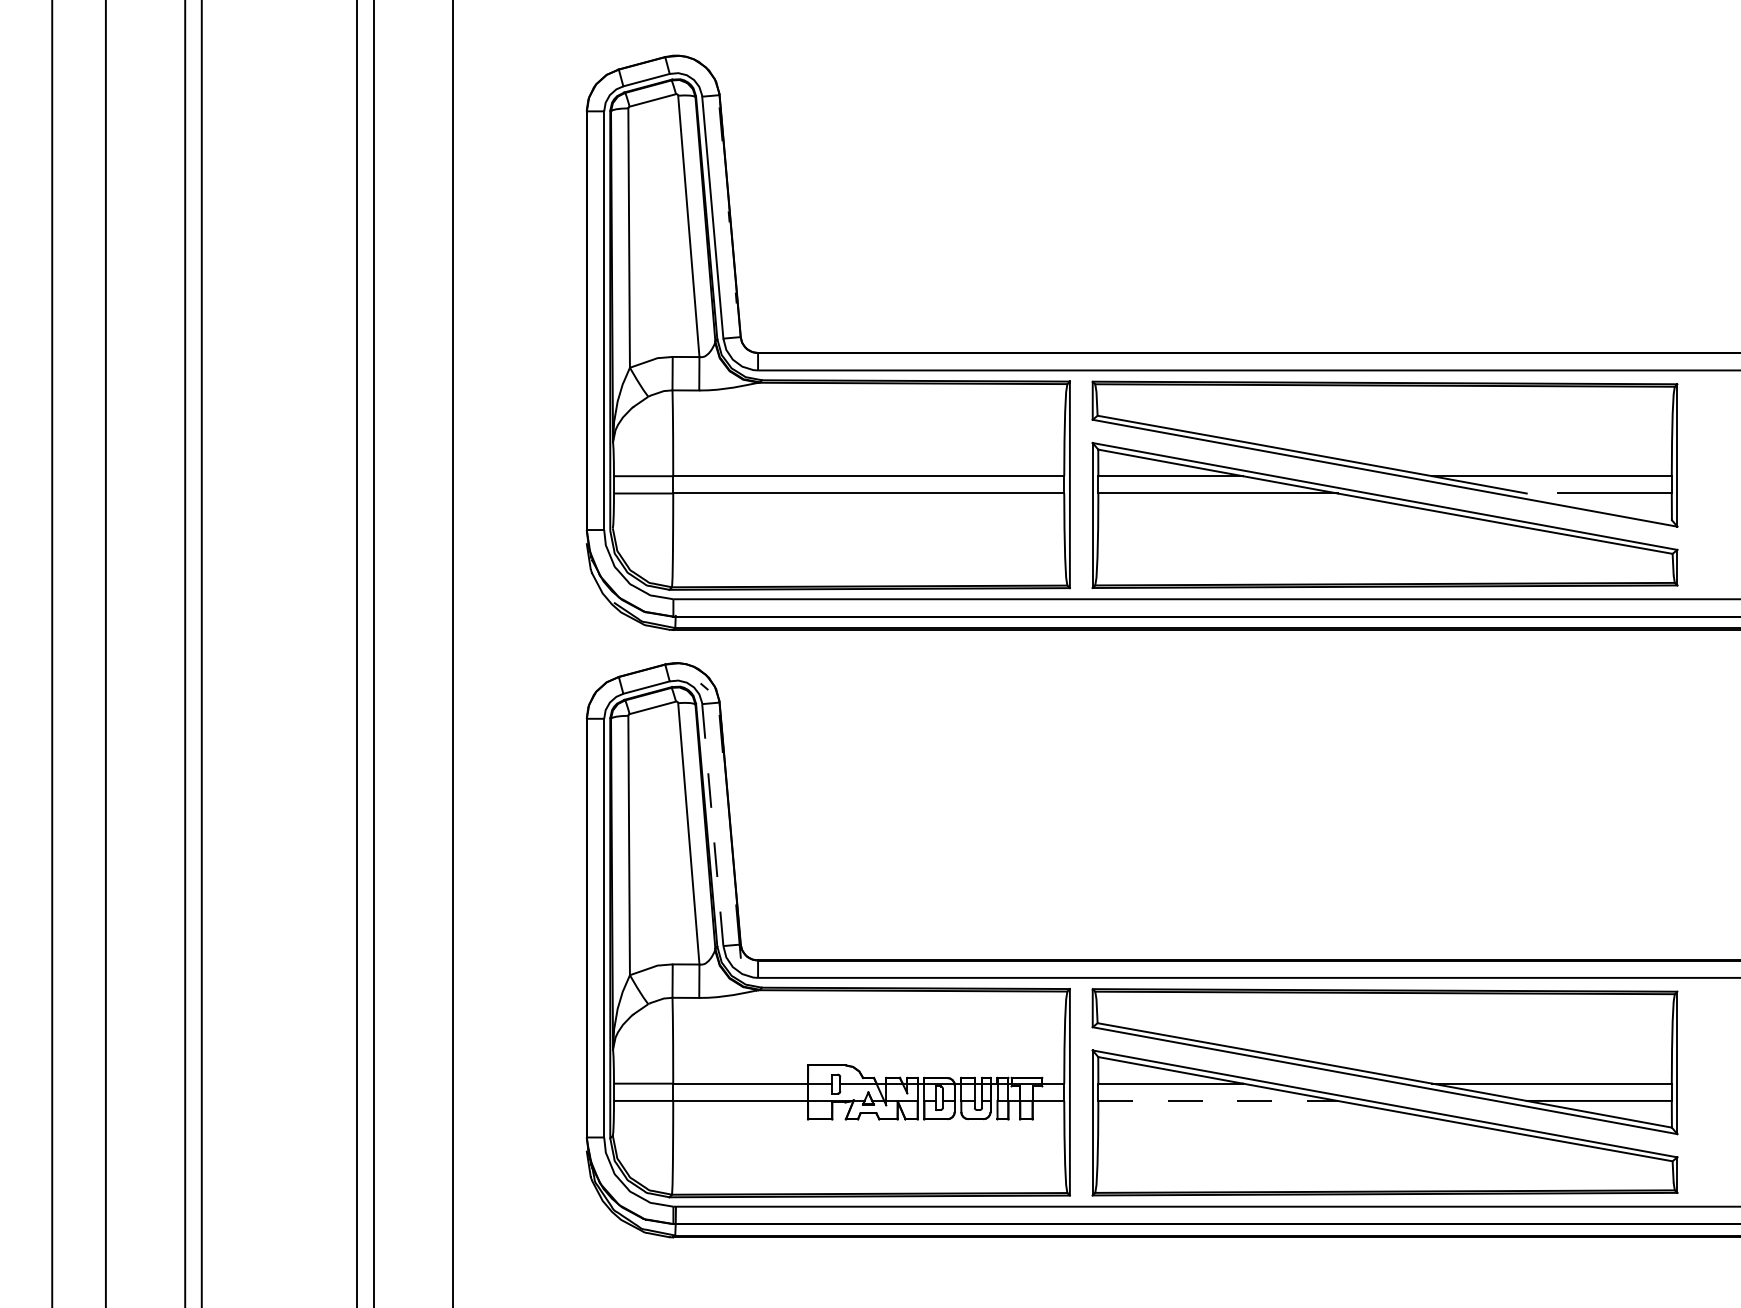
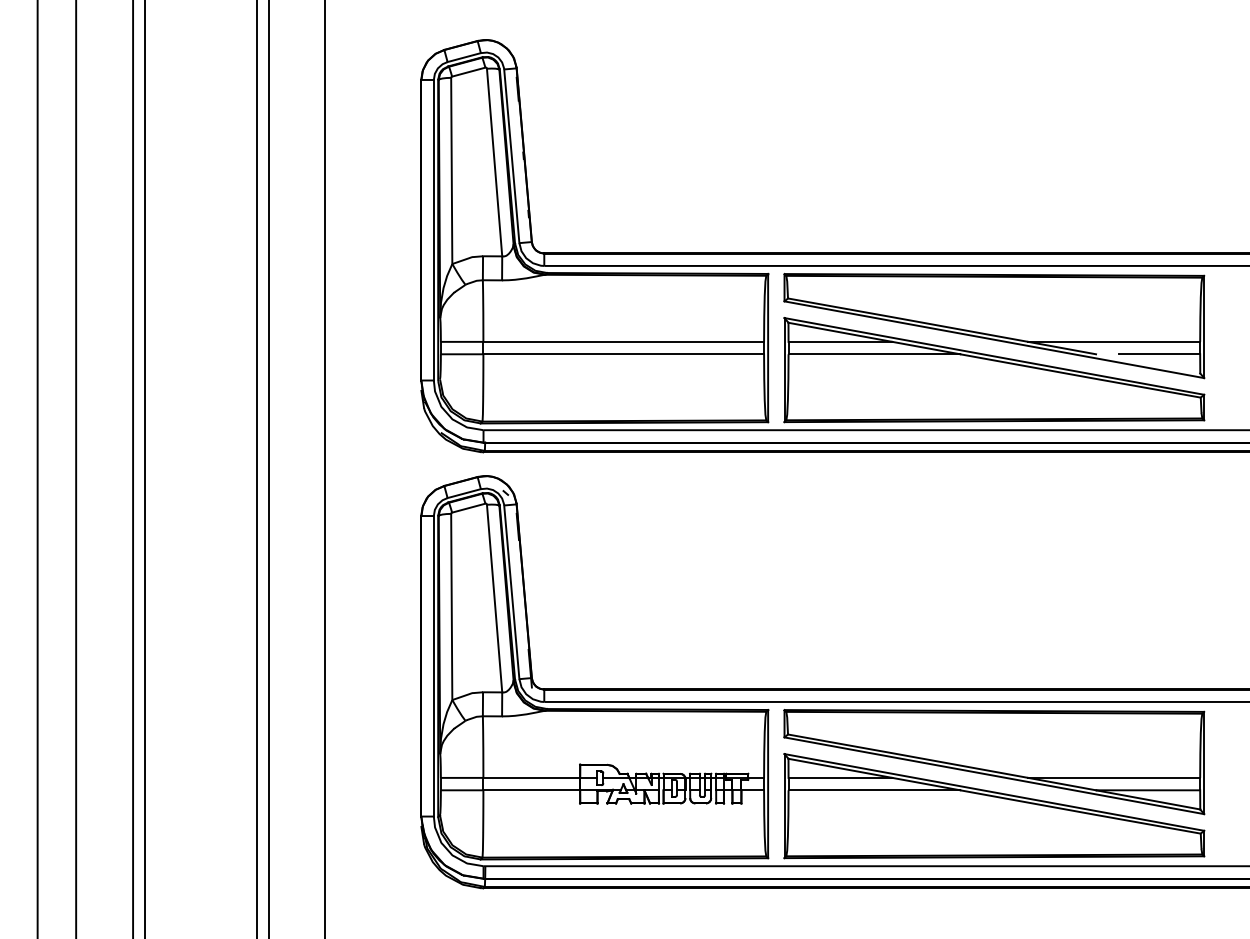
line: (712, 825) -> (511, 592), dashed -> solid
line: (1218, 1100) -> (874, 789), dashed -> solid

